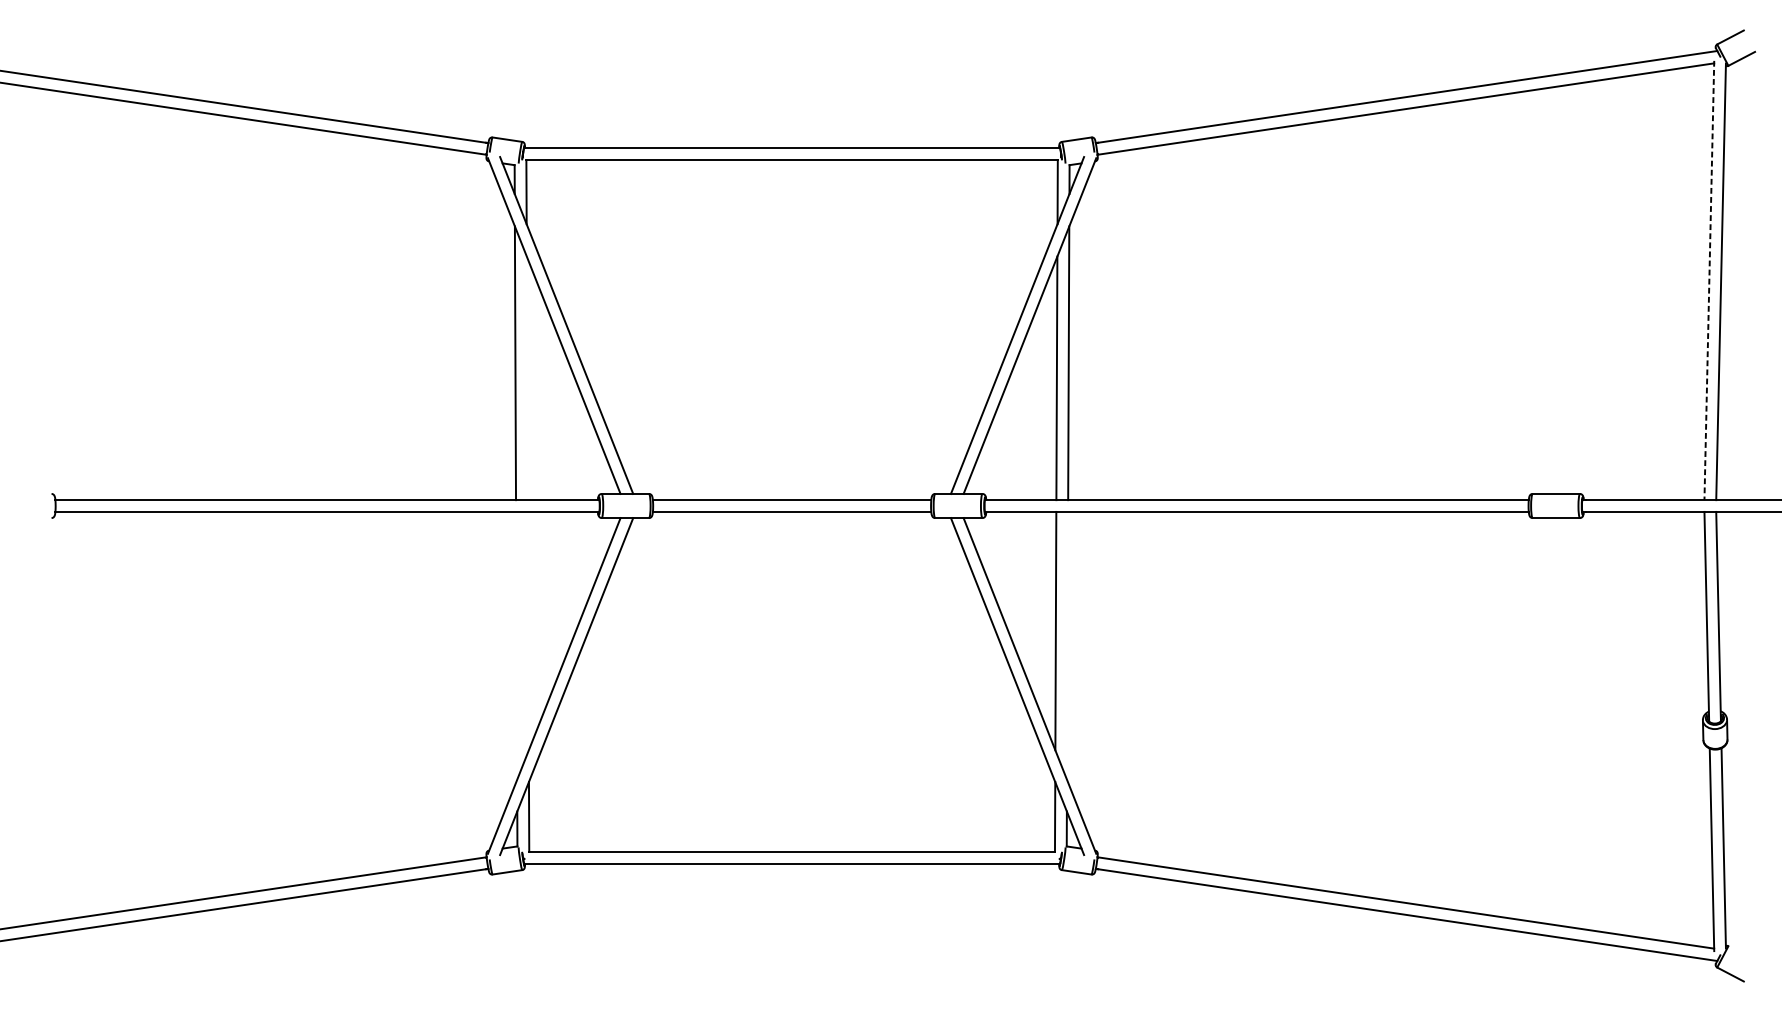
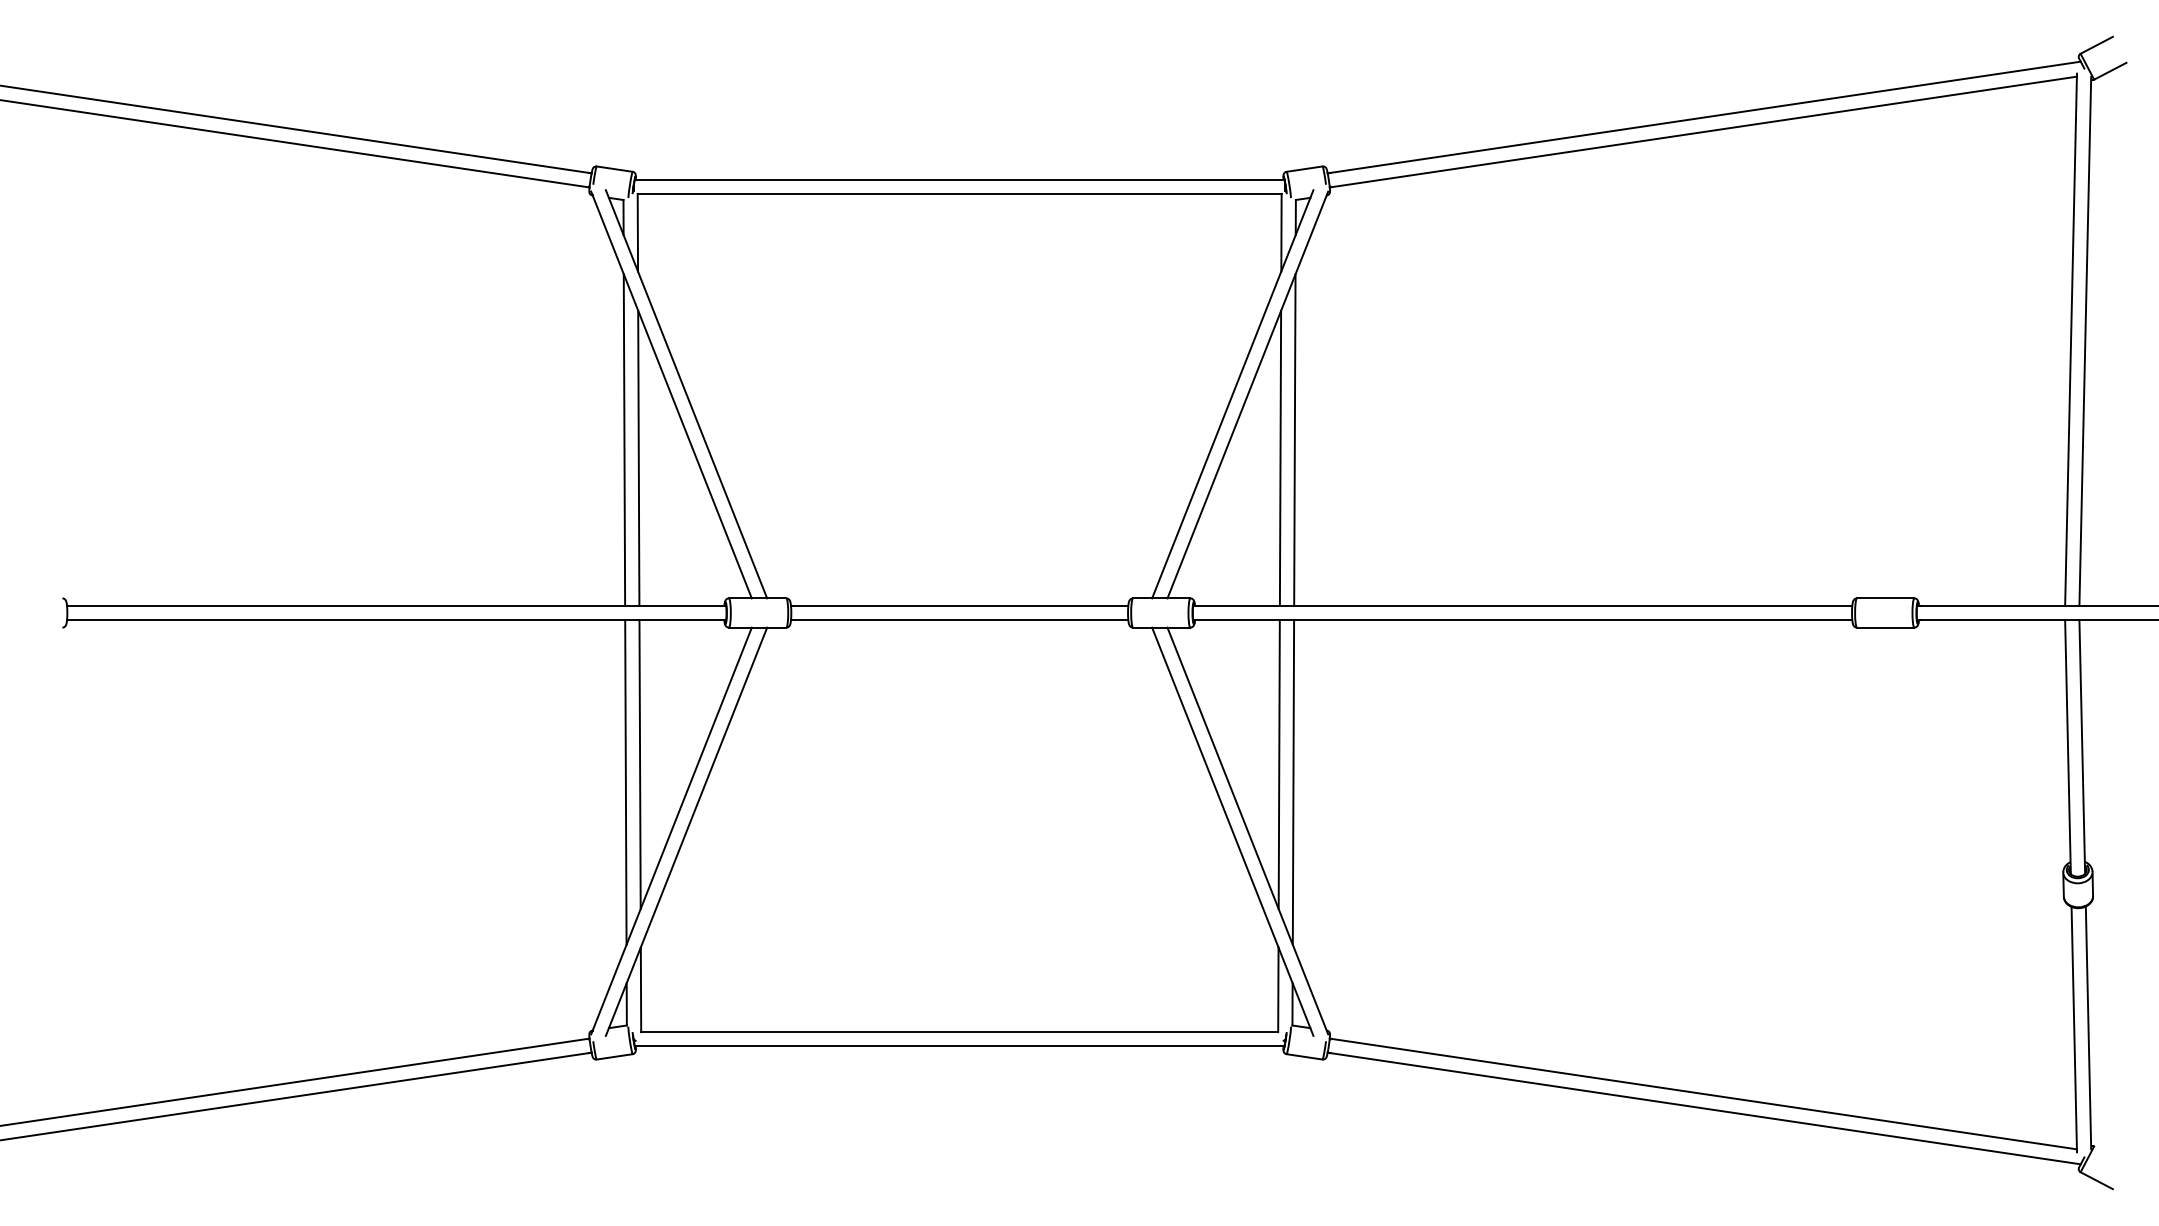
line: (1709, 281) -> (2071, 340), dashed -> solid
line: (527, 377) -> (638, 457), added
line: (527, 631) -> (639, 764), added
line: (516, 645) -> (625, 782), added
line: (1067, 645) -> (1293, 782), added

